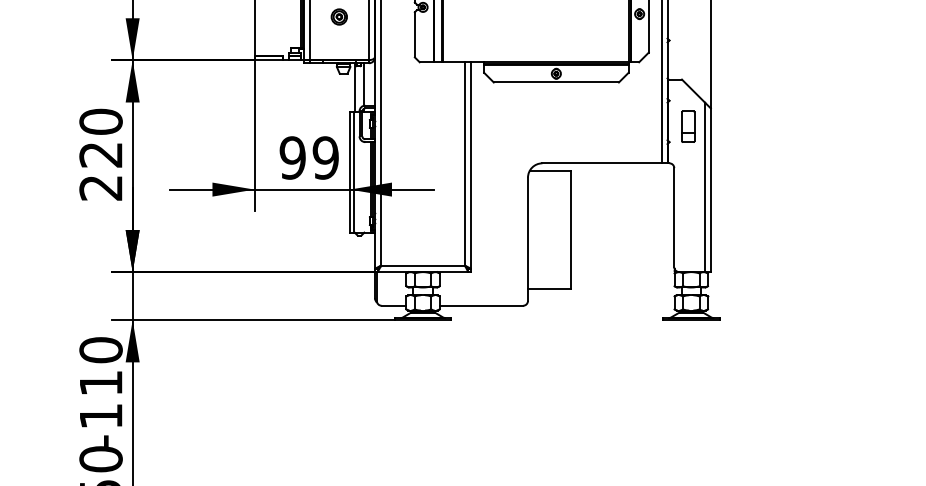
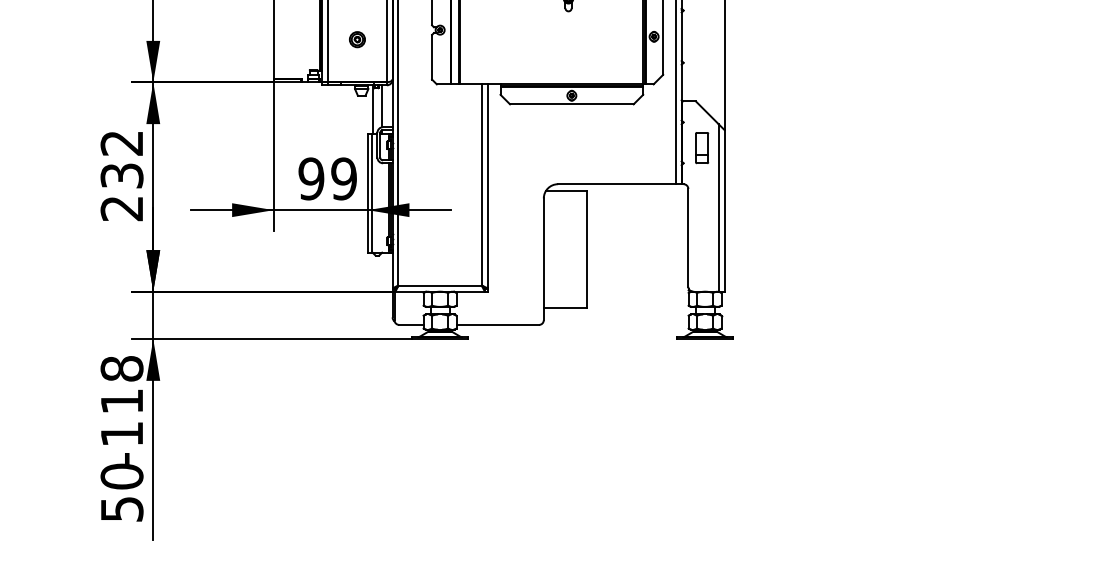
text: (100, 138) -> (121, 159), 220 -> 232
text: (100, 349) -> (121, 368), -110 -> -118

